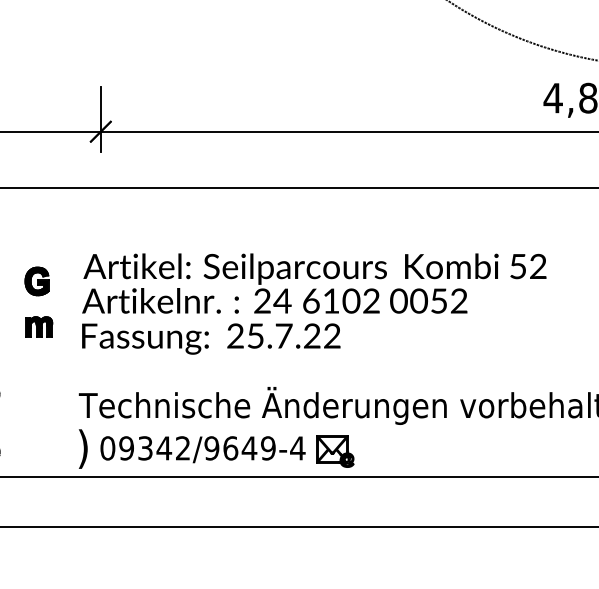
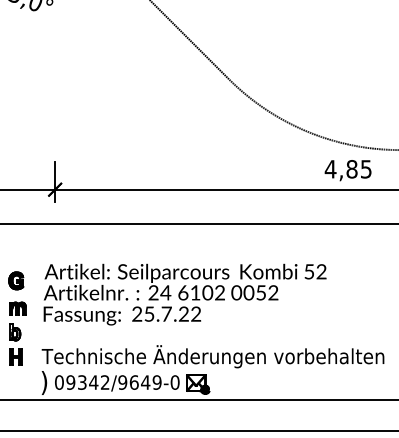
part: (35, 385) -> (15, 344), added
text: (296, 448) -> (174, 382), 09342/9649-4 -> 09342/9649-0

